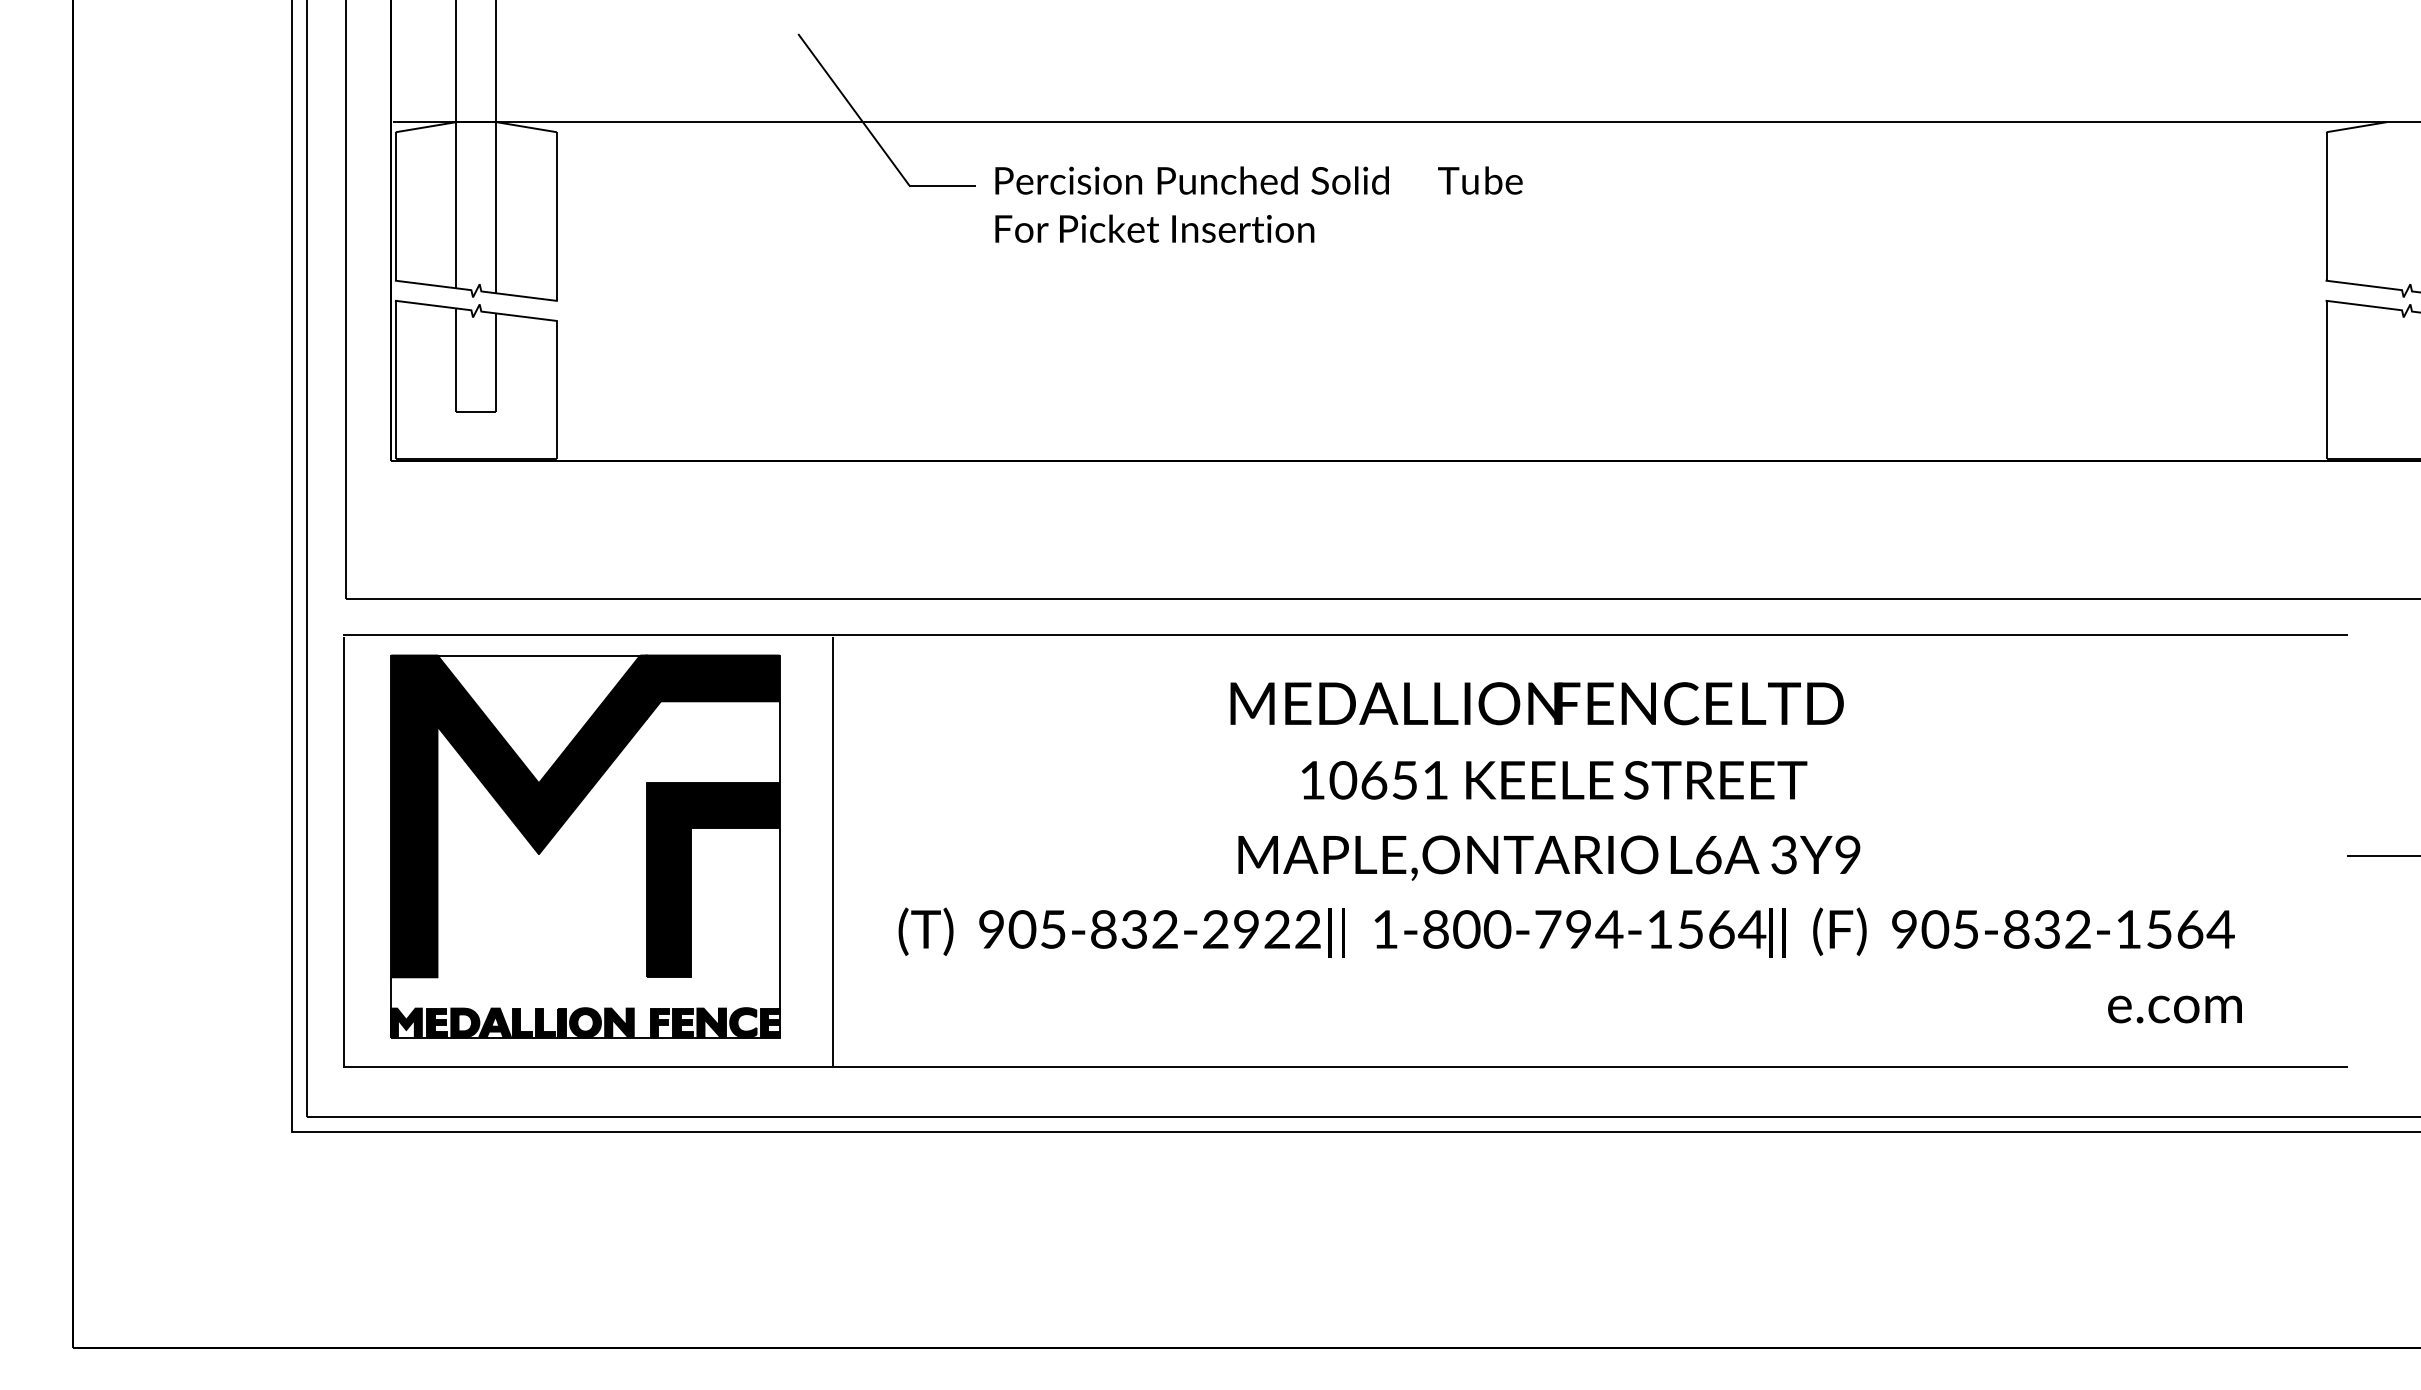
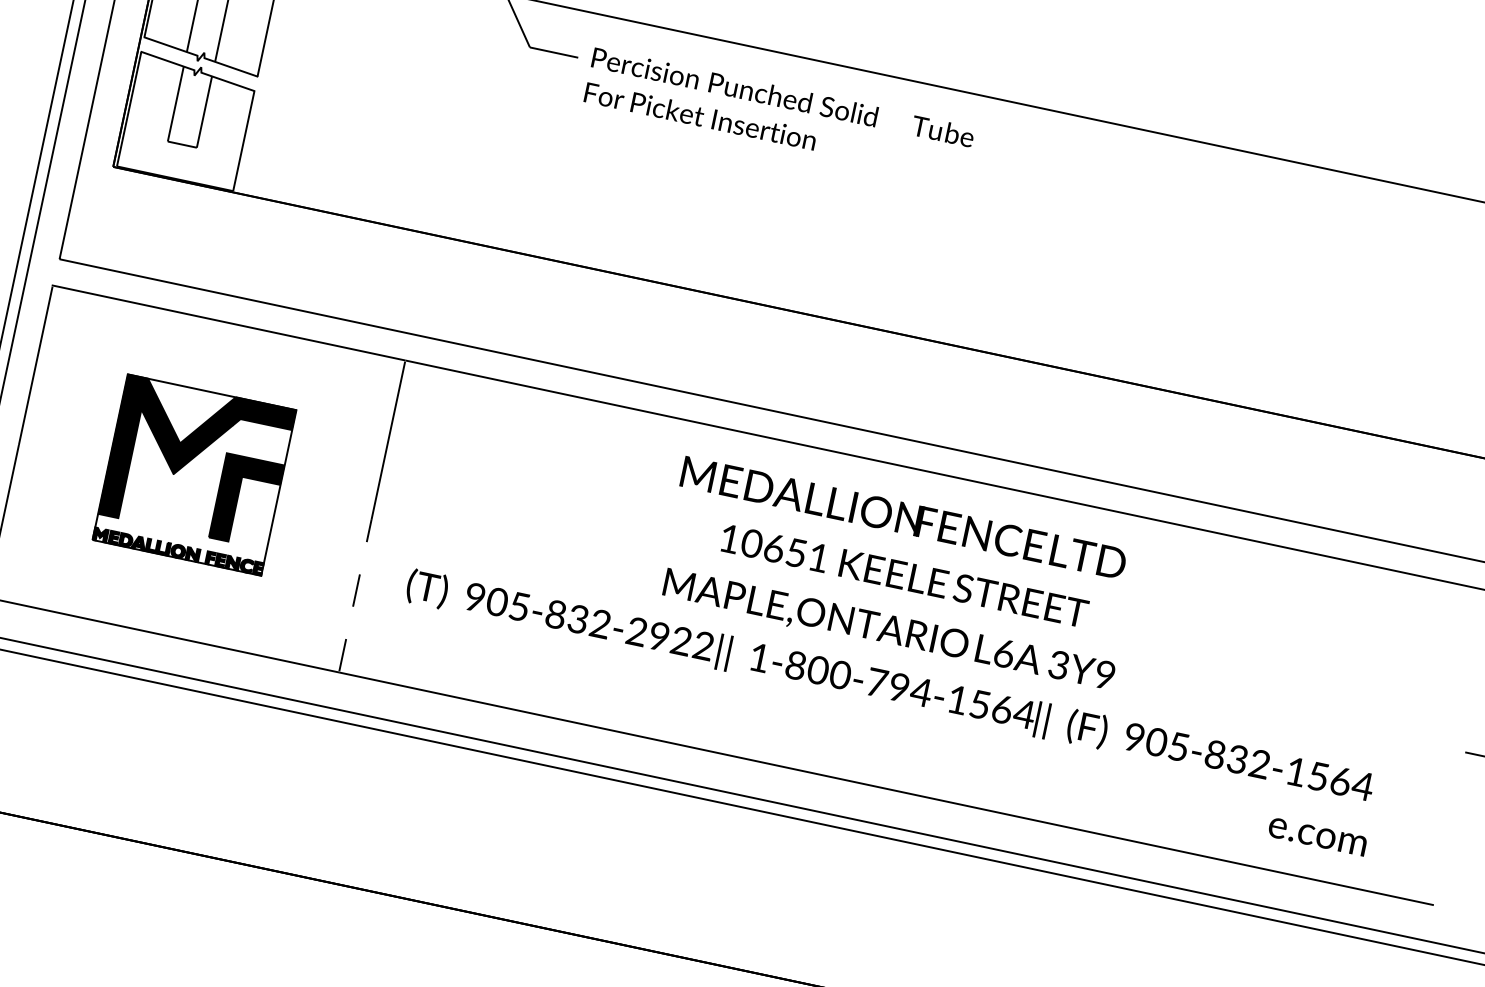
part: (585, 846) -> (194, 475), size x0.6
line: (832, 960) -> (355, 595), solid -> dashed

